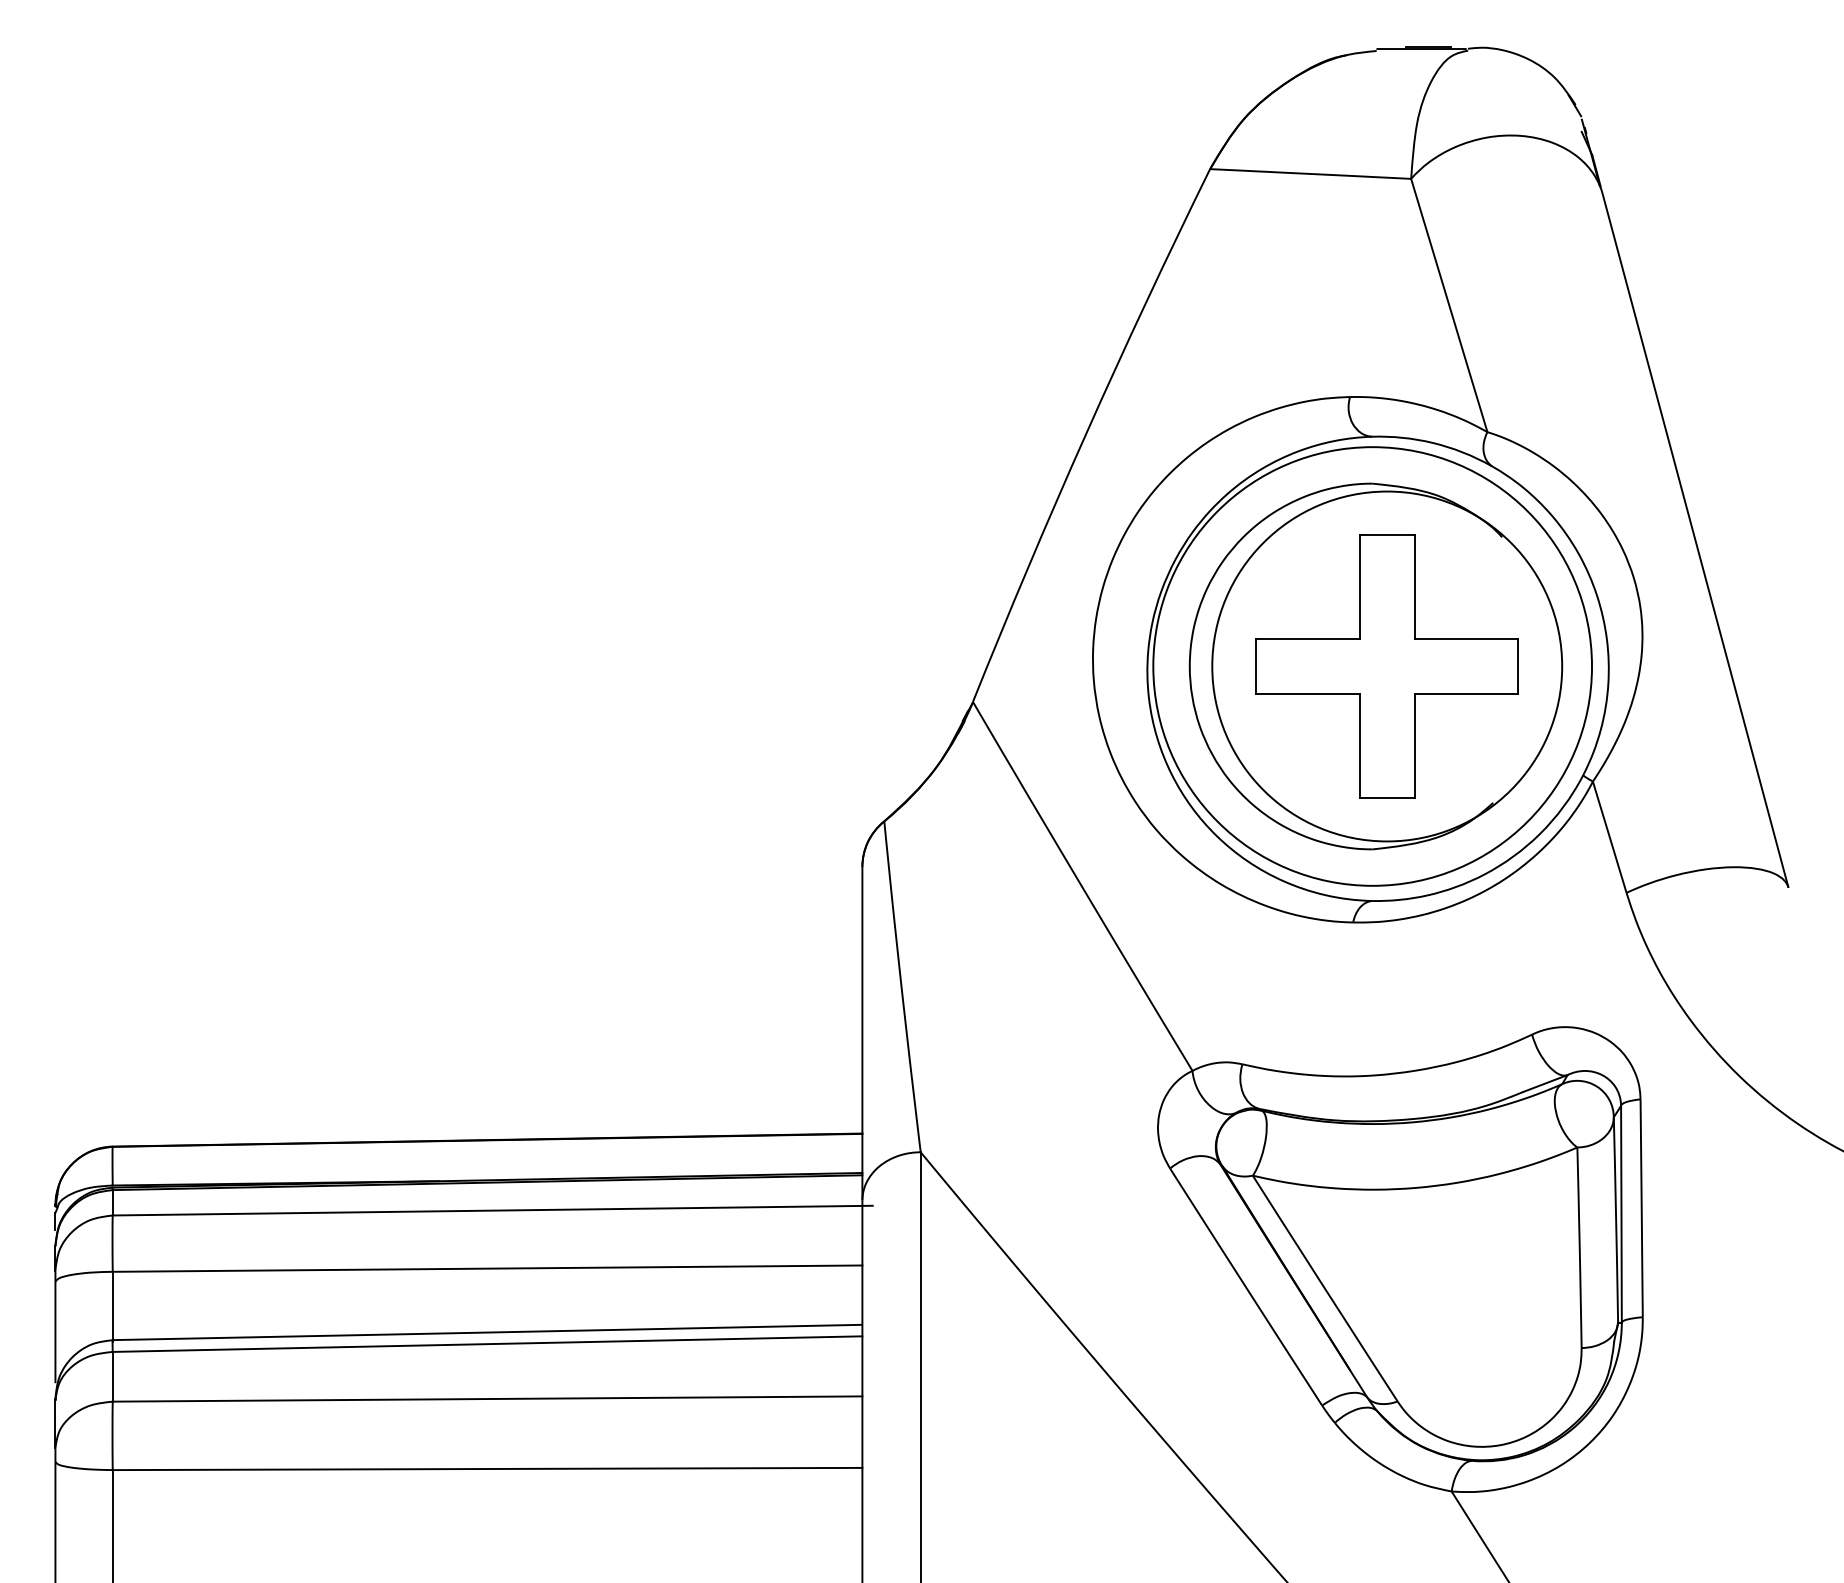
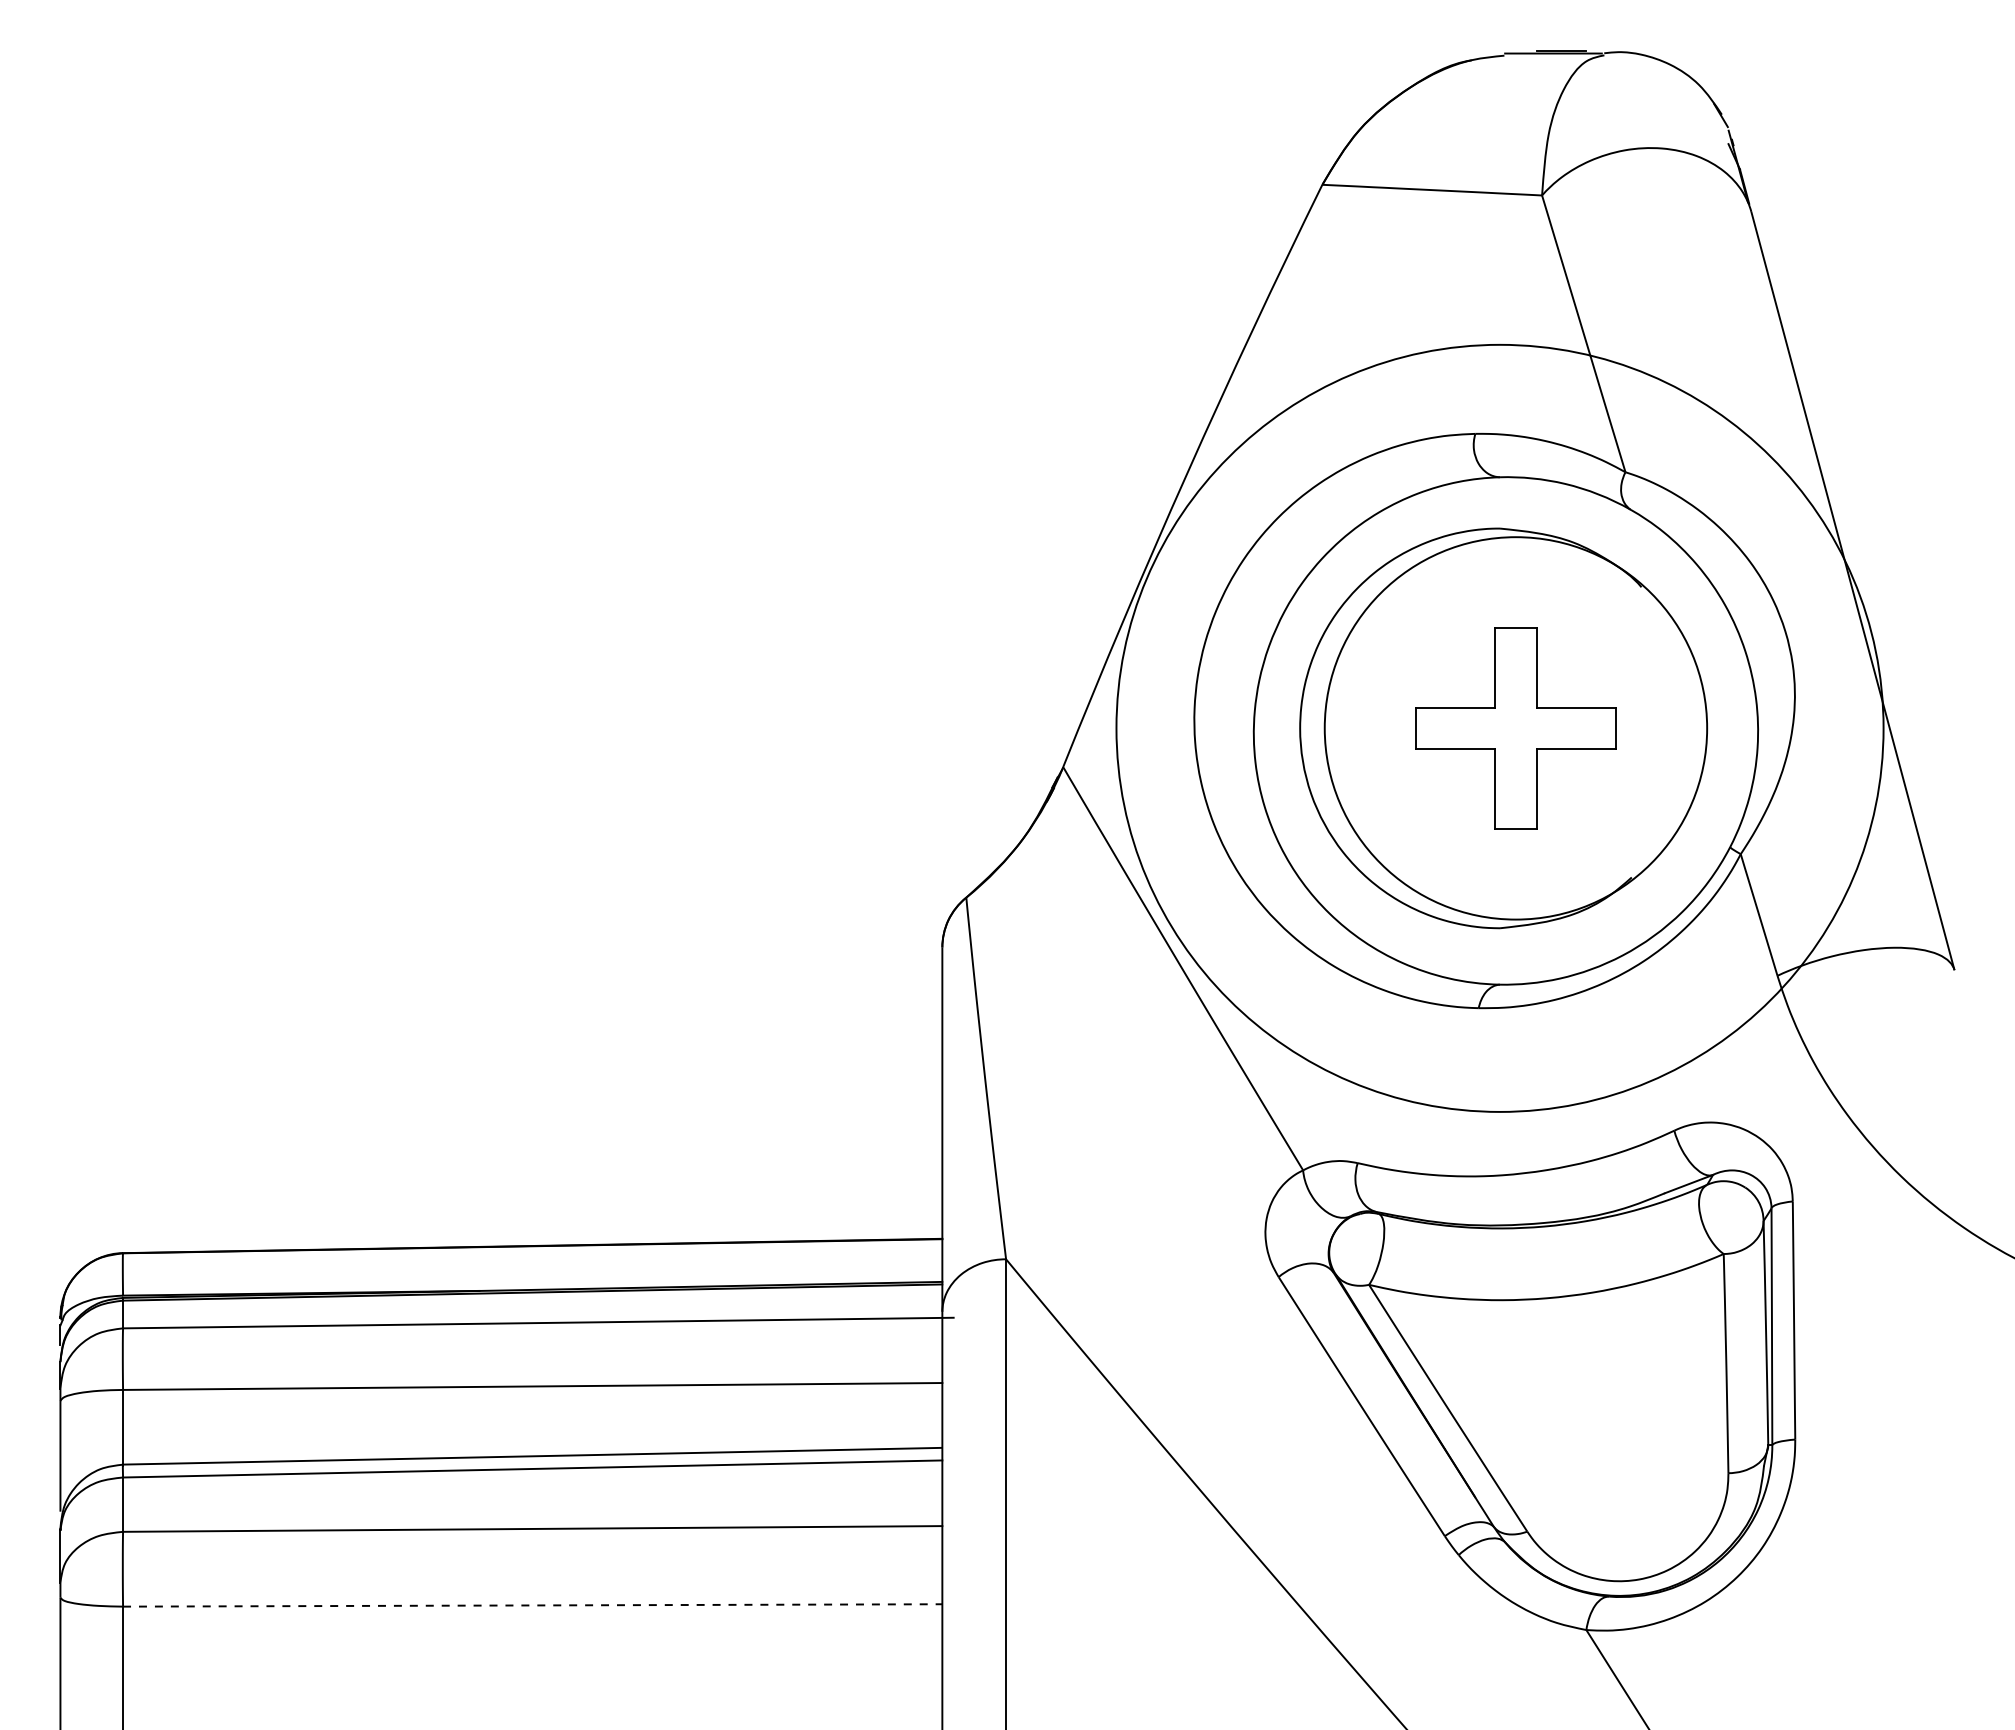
circle: (1372, 666) -> (1499, 728), size x1.6
part: (1386, 666) -> (1515, 728), size x0.7
line: (487, 1469) -> (532, 1605), solid -> dashed

